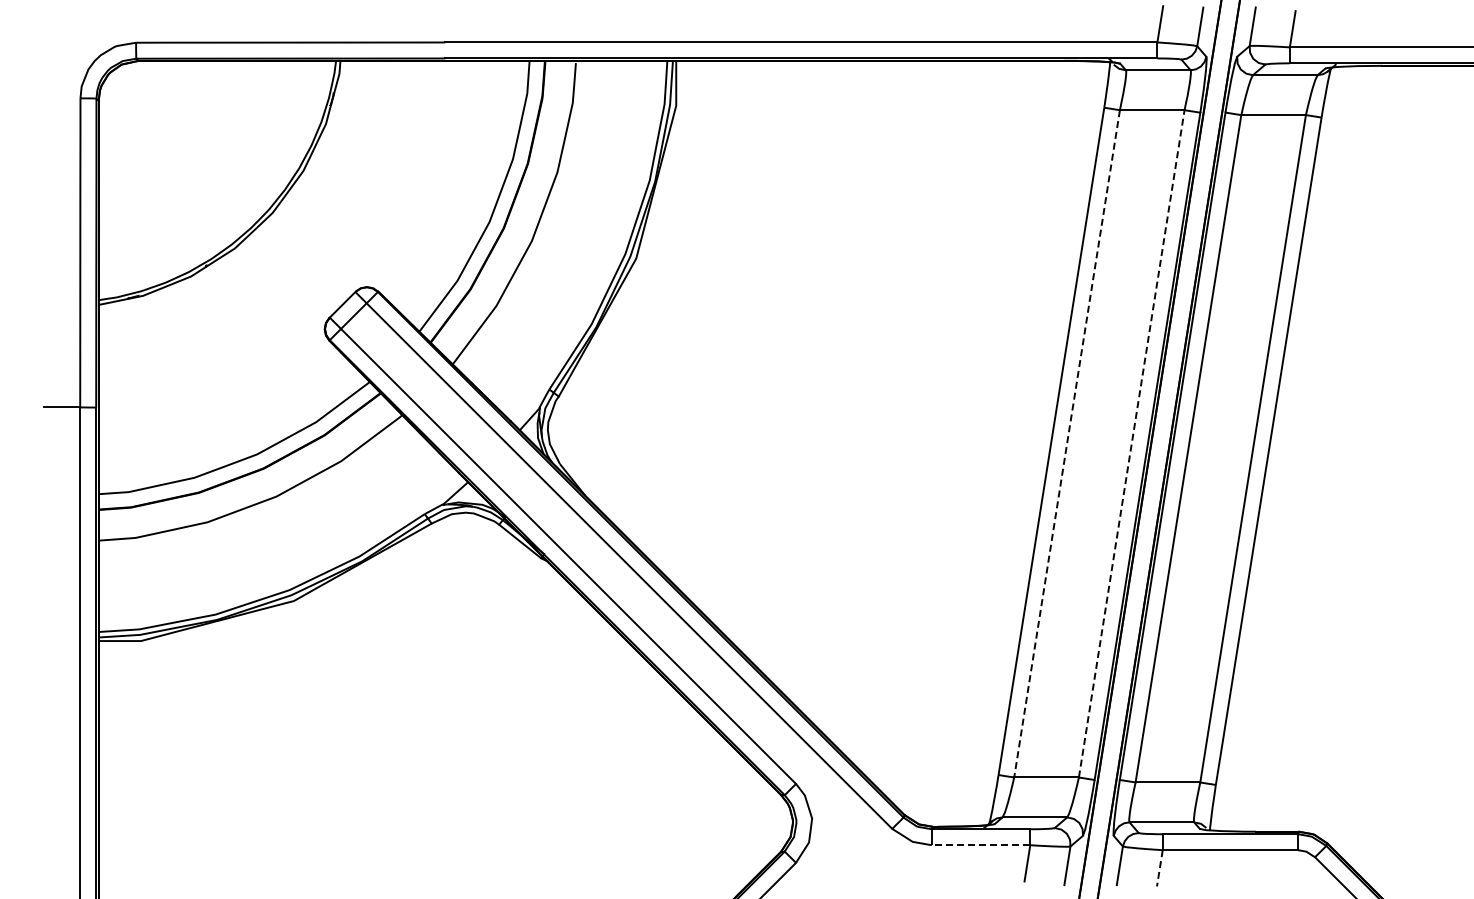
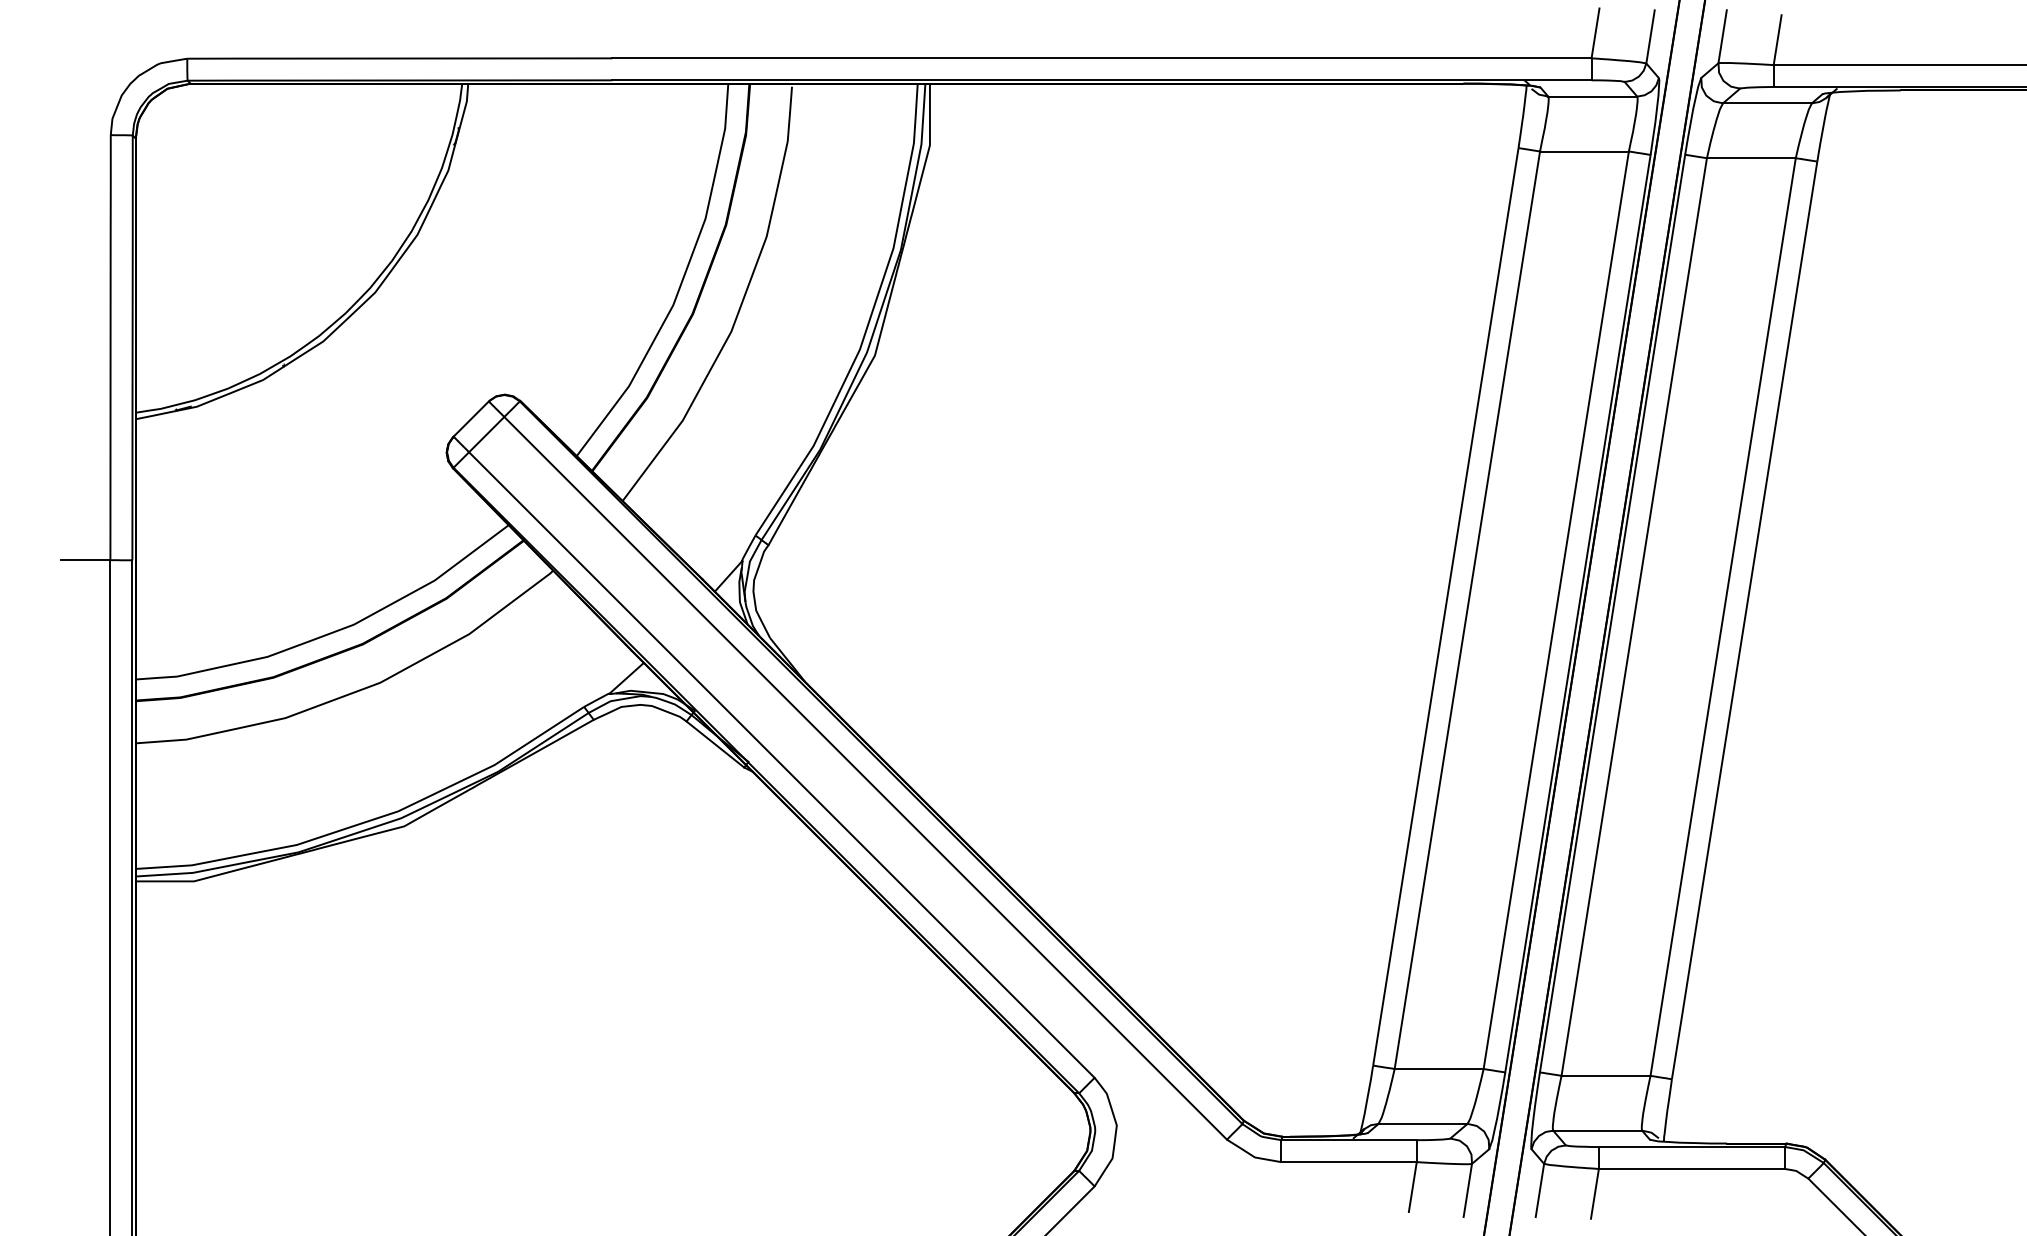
line: (1067, 443) -> (1467, 609), dashed -> solid
line: (1131, 443) -> (1555, 609), dashed -> solid
line: (980, 845) -> (1348, 1162), dashed -> solid
line: (1159, 868) -> (1594, 1194), dashed -> solid

